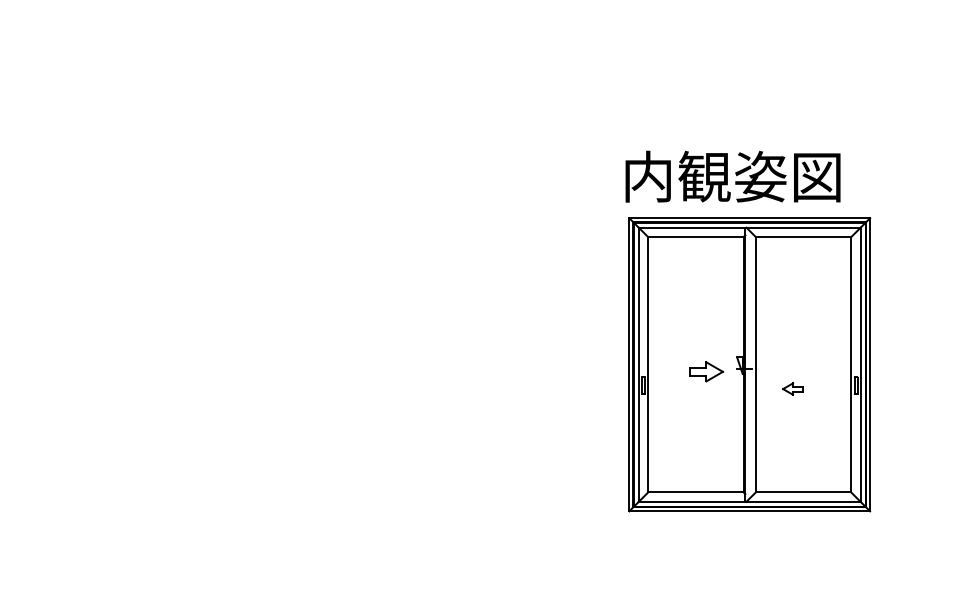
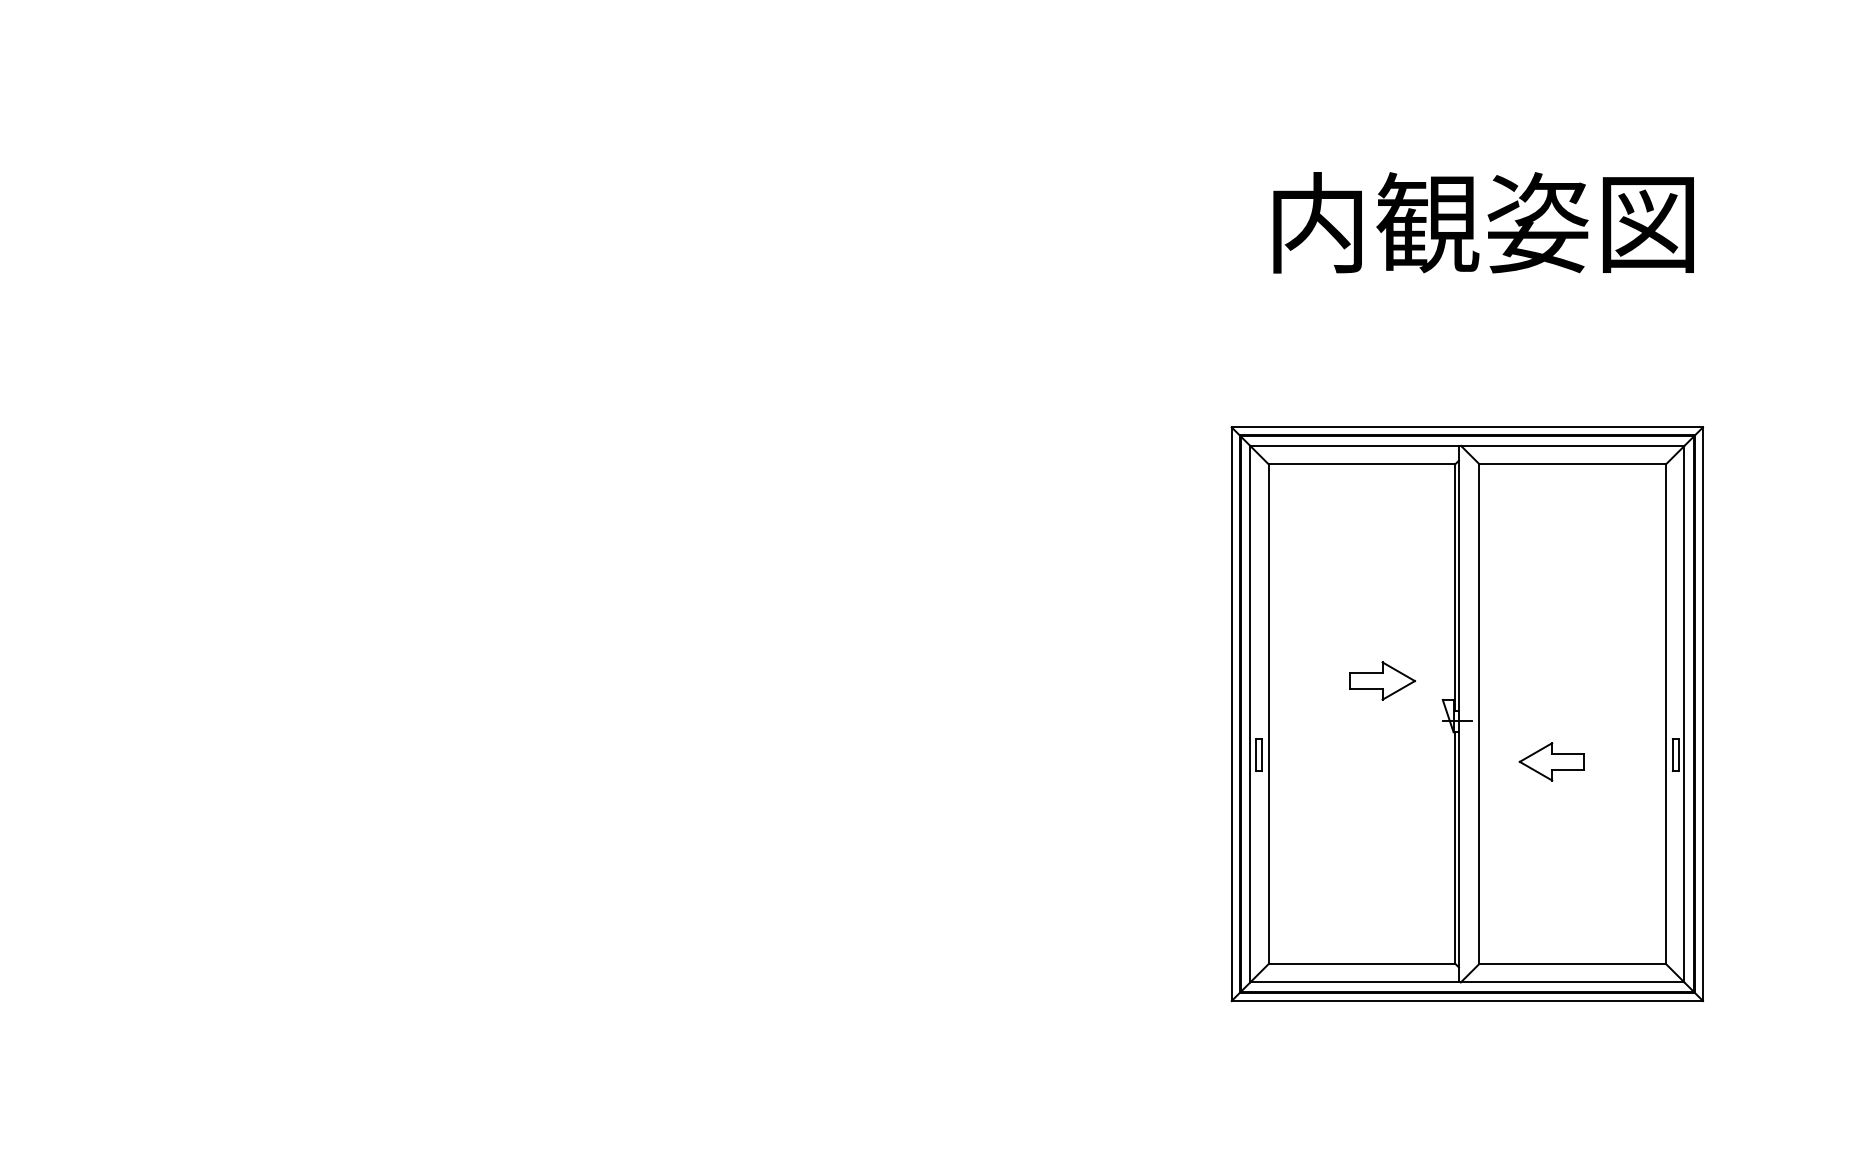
text: (732, 176) -> (1482, 222), moved
part: (706, 371) -> (1382, 680), moved
part: (792, 388) -> (1551, 760), size x1.67

